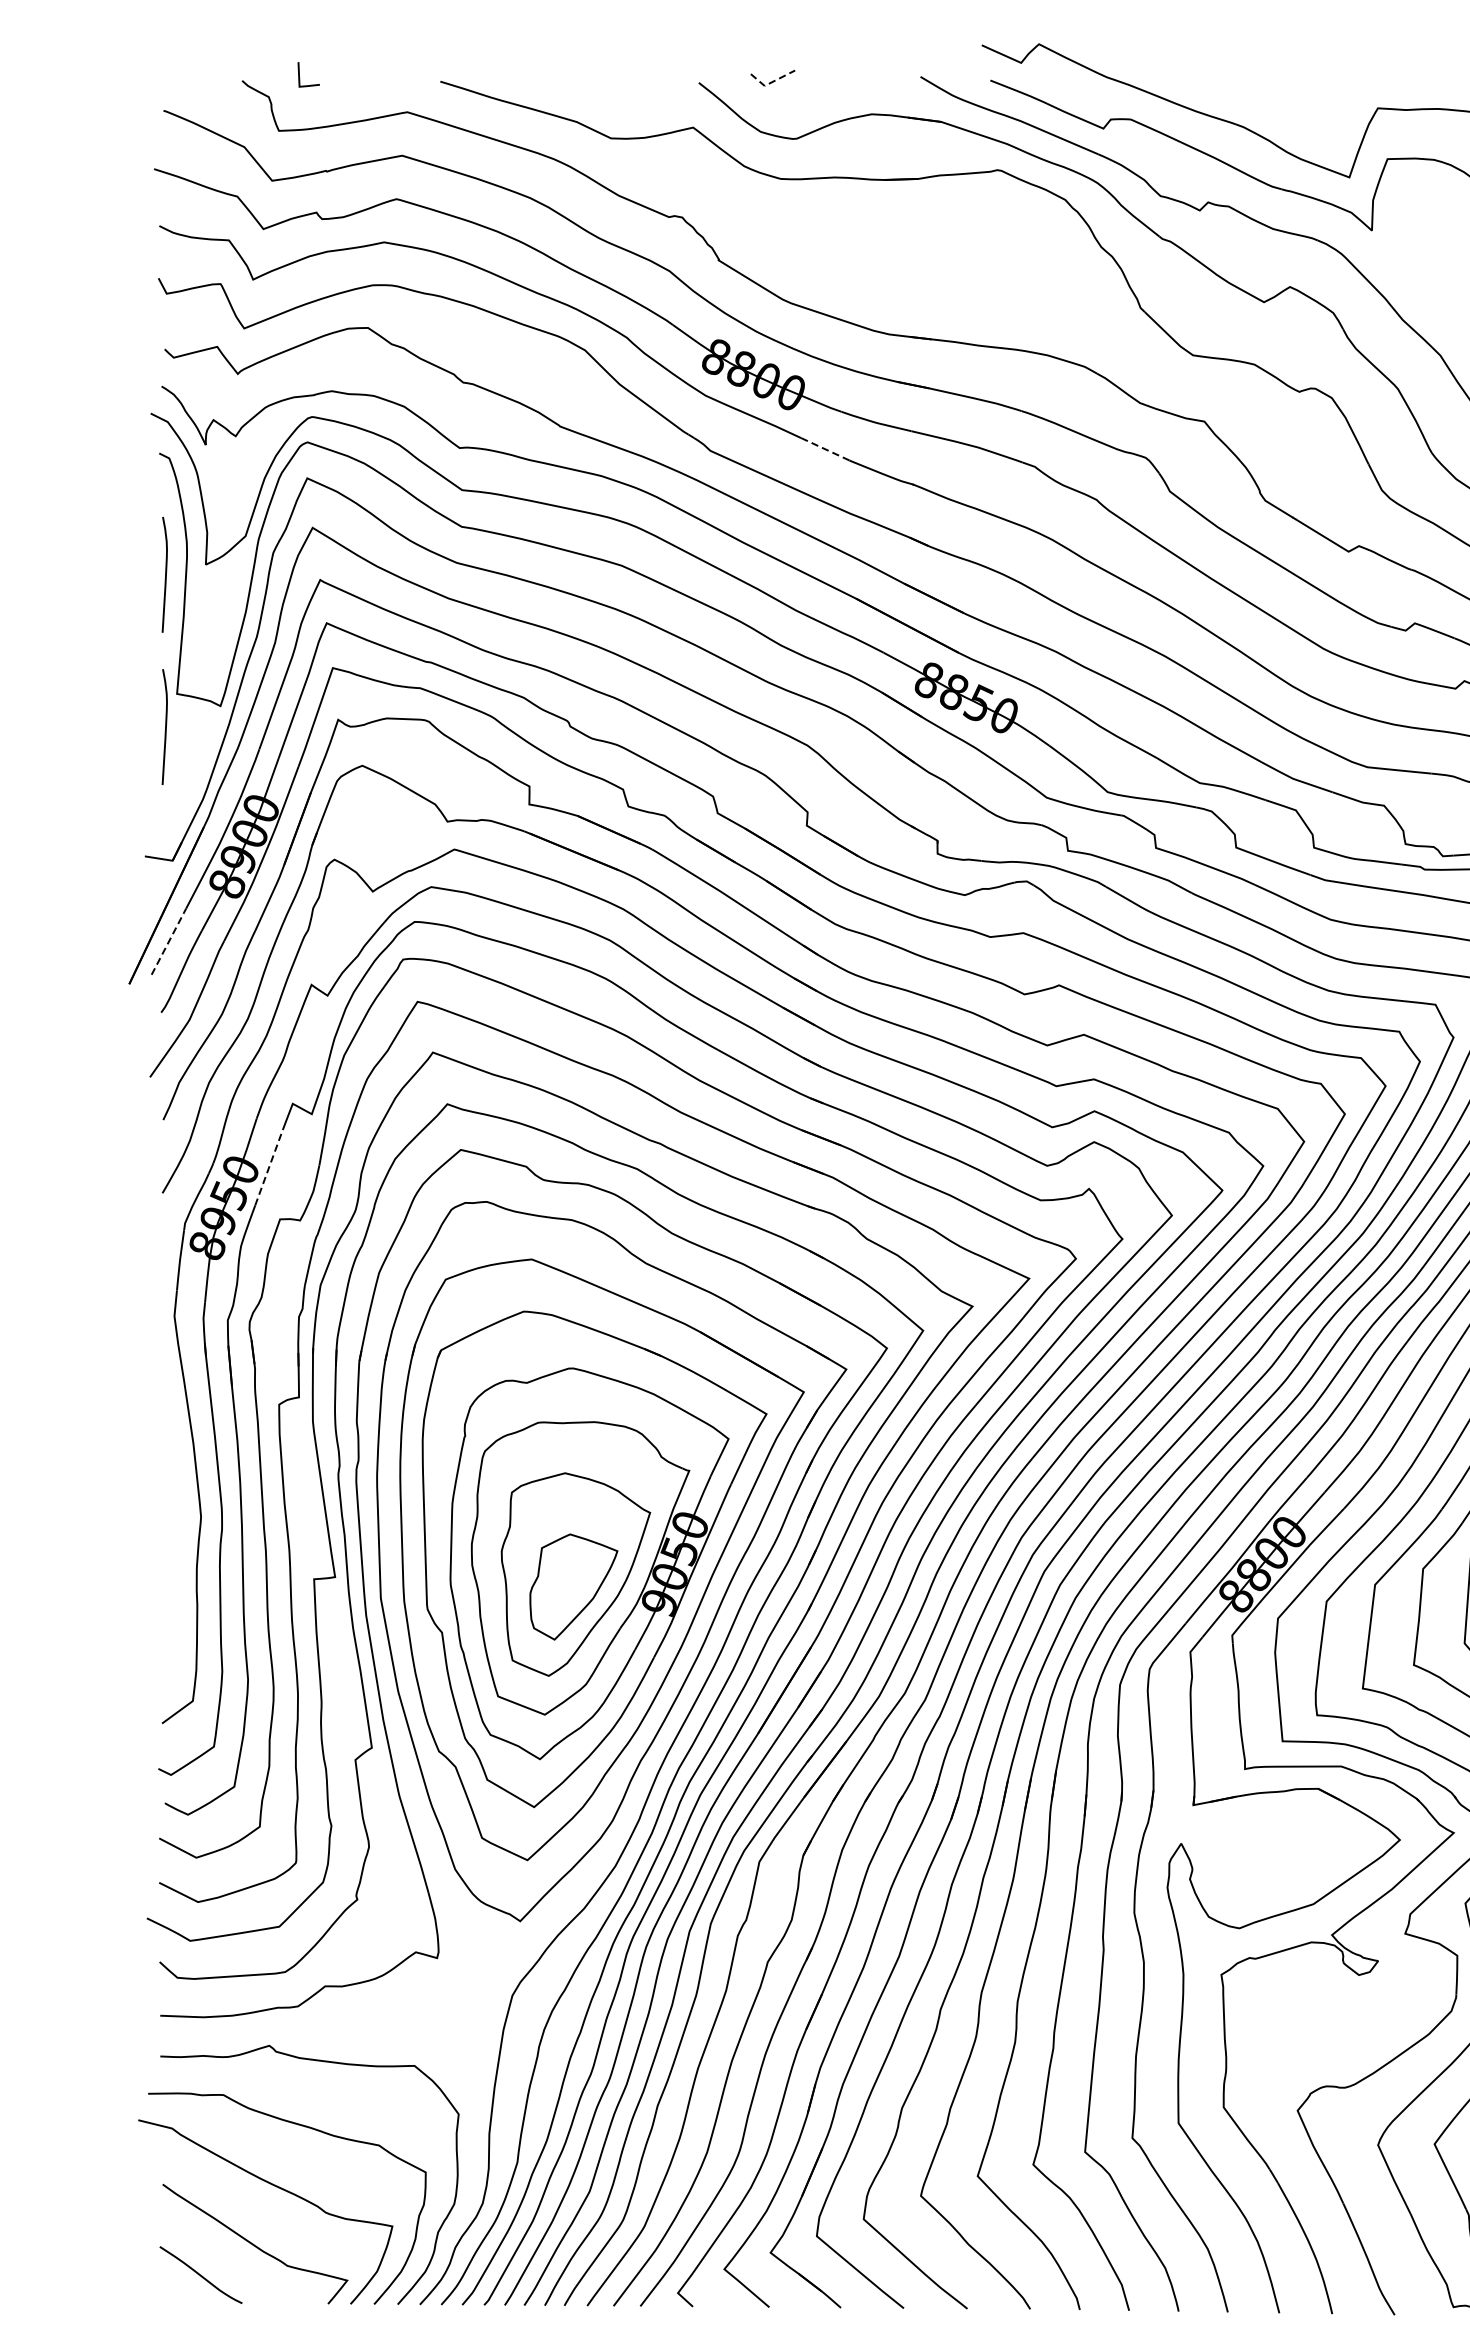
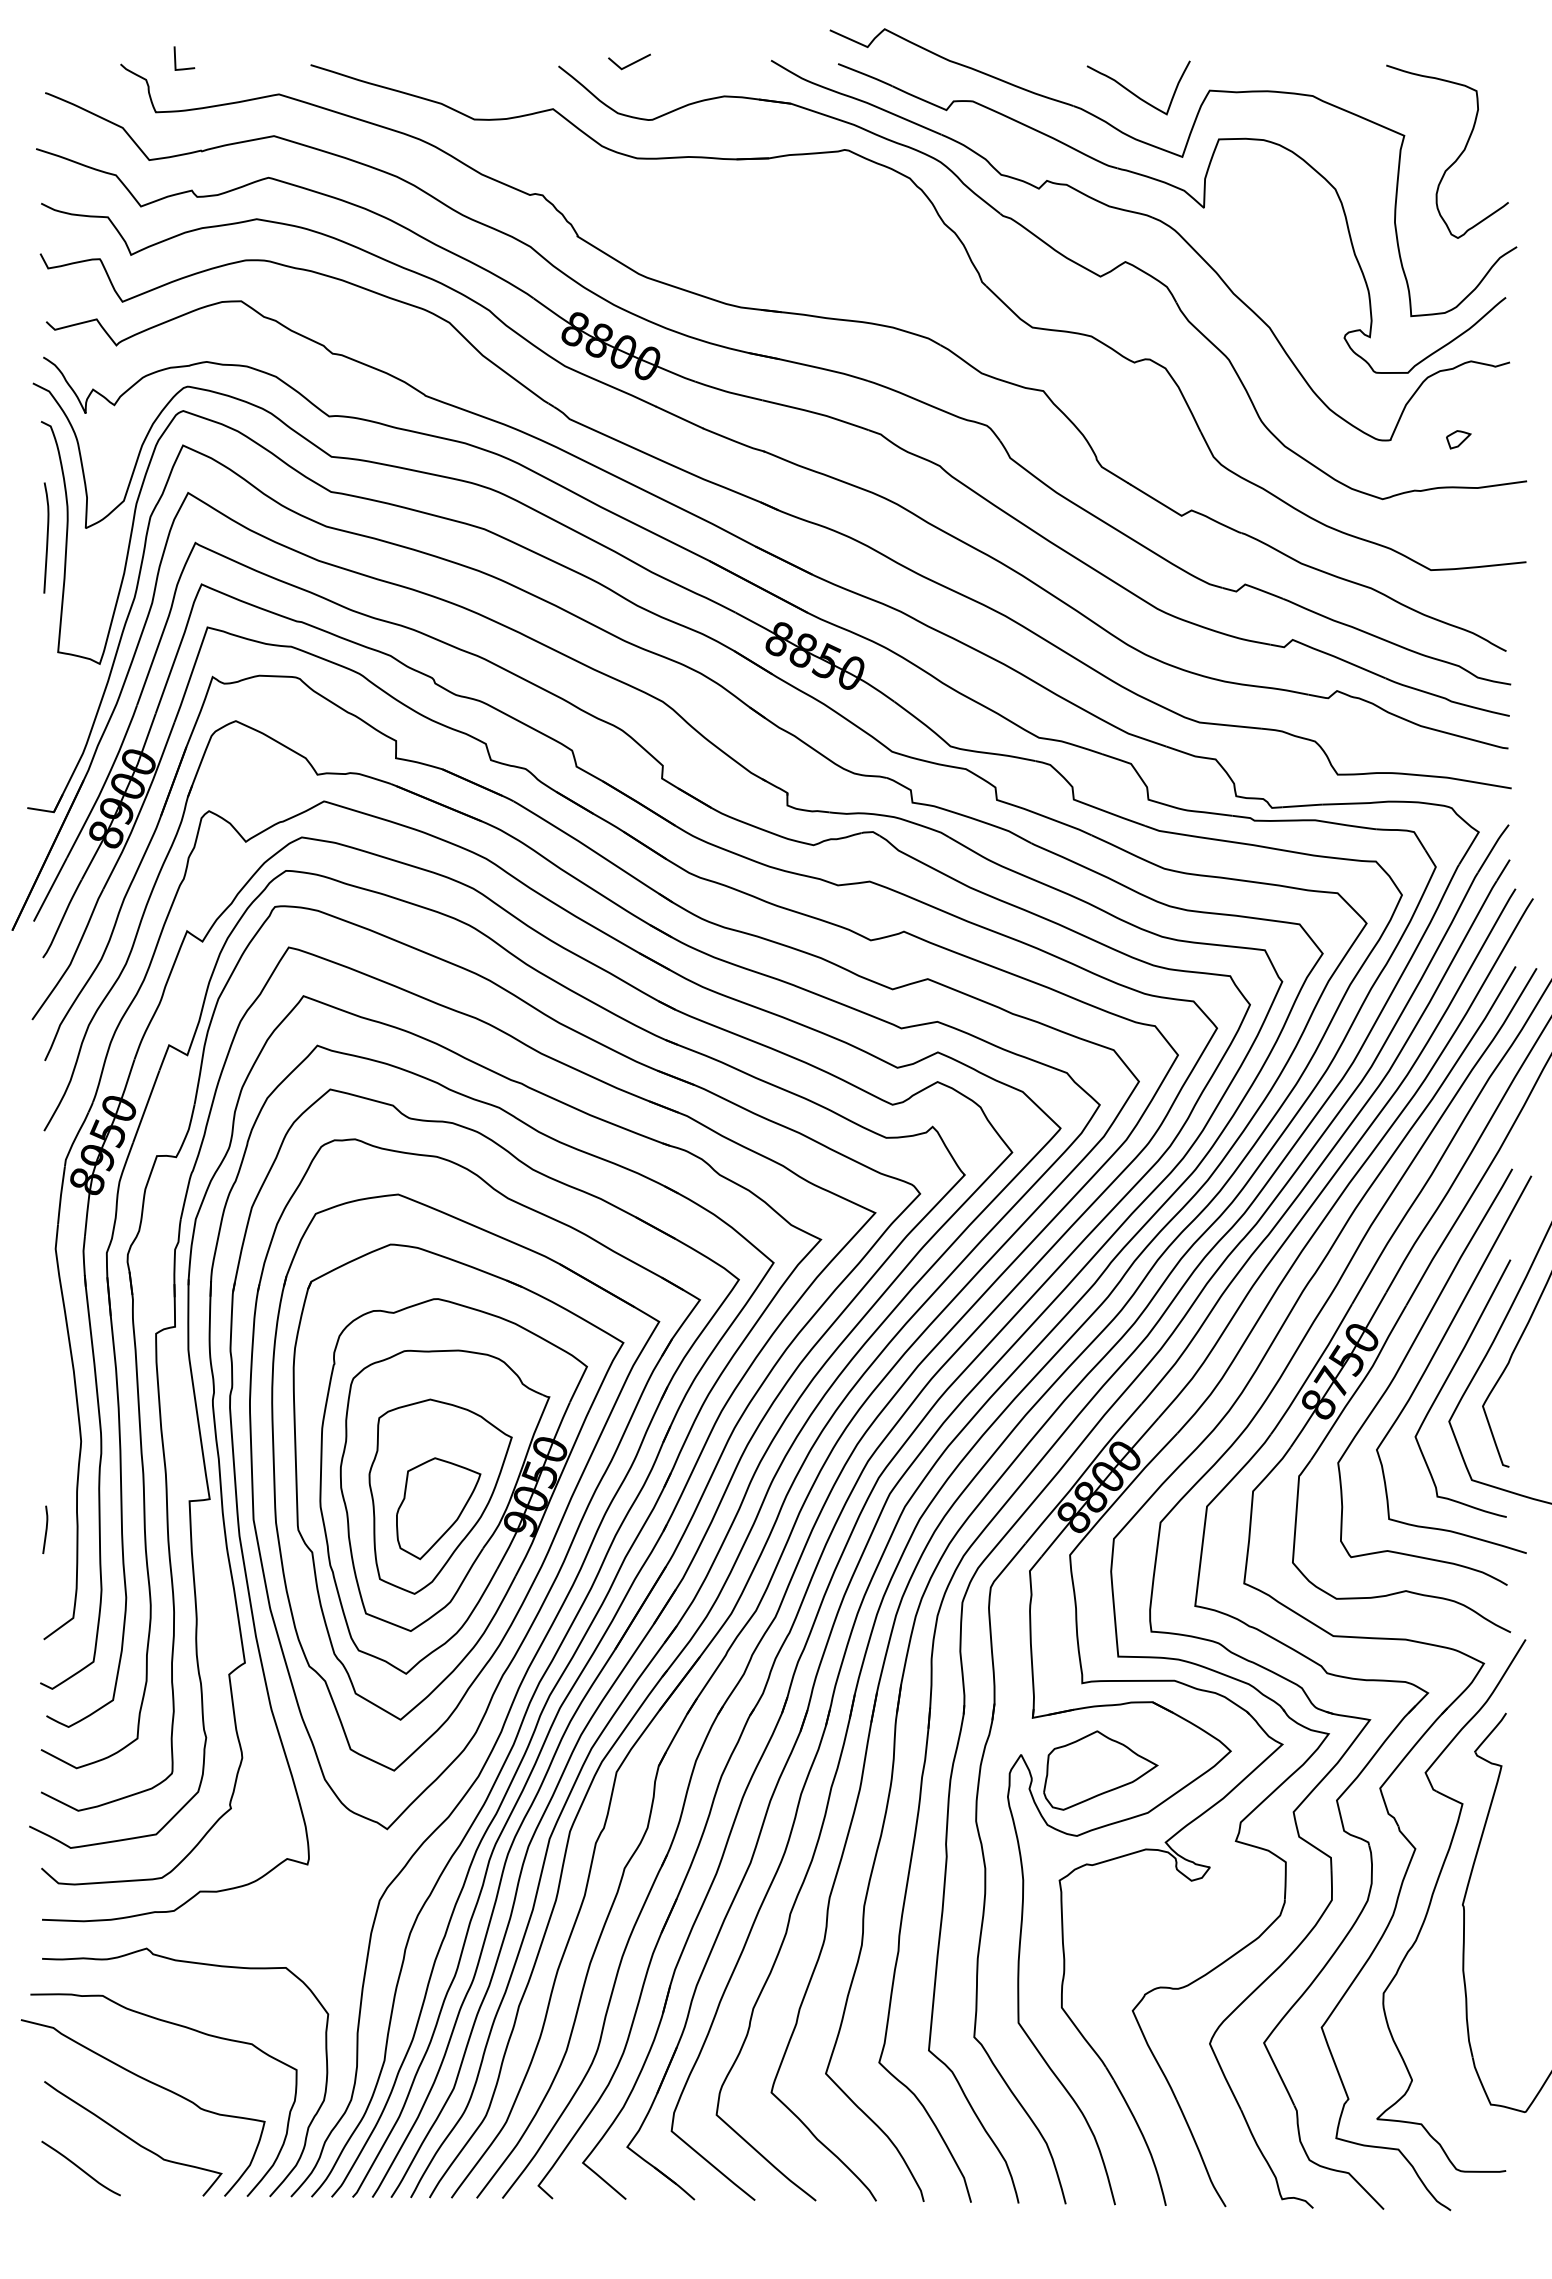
line: (770, 83) -> (627, 66), dashed -> solid
curve: (1298, 110) -> (1133, 92), added
line: (826, 449) -> (680, 417), dashed -> solid
curve: (164, 726) -> (46, 683), removed
line: (169, 941) -> (50, 889), dashed -> solid
line: (269, 1166) -> (146, 1105), dashed -> solid
curve: (163, 1608) -> (45, 1529), added
part: (1264, 1860) -> (1100, 1770), added

